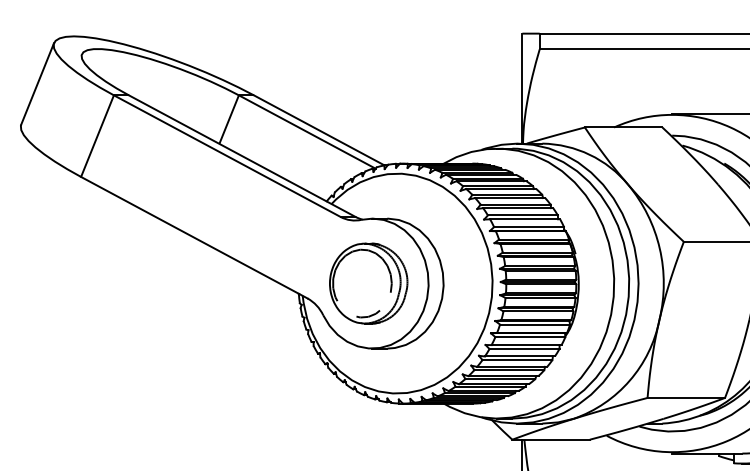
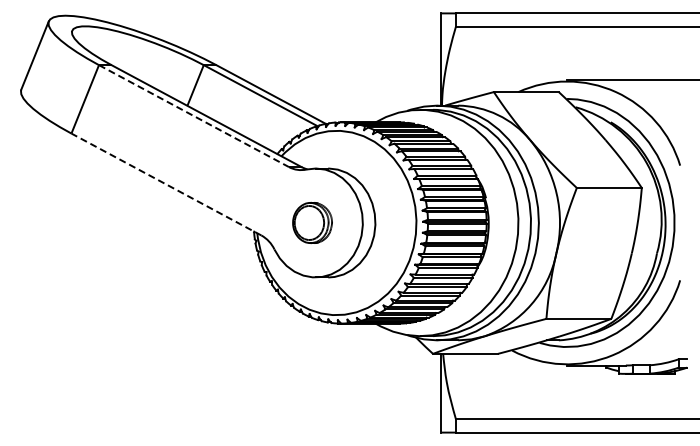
line: (226, 156) -> (193, 116), solid -> dashed
line: (194, 237) -> (166, 184), solid -> dashed
part: (368, 283) -> (312, 222), size x0.6

